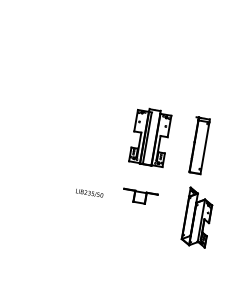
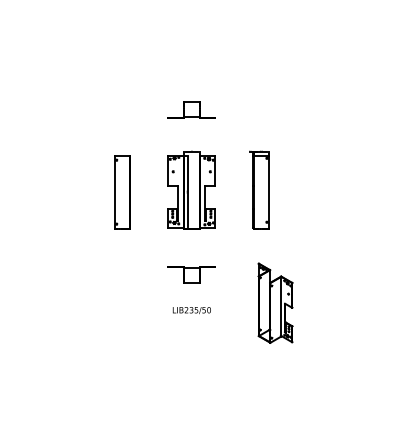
part: (160, 79) -> (191, 109), added
part: (100, 130) -> (122, 192), added
text: (89, 193) -> (191, 310), moved
part: (197, 217) -> (275, 302), moved

